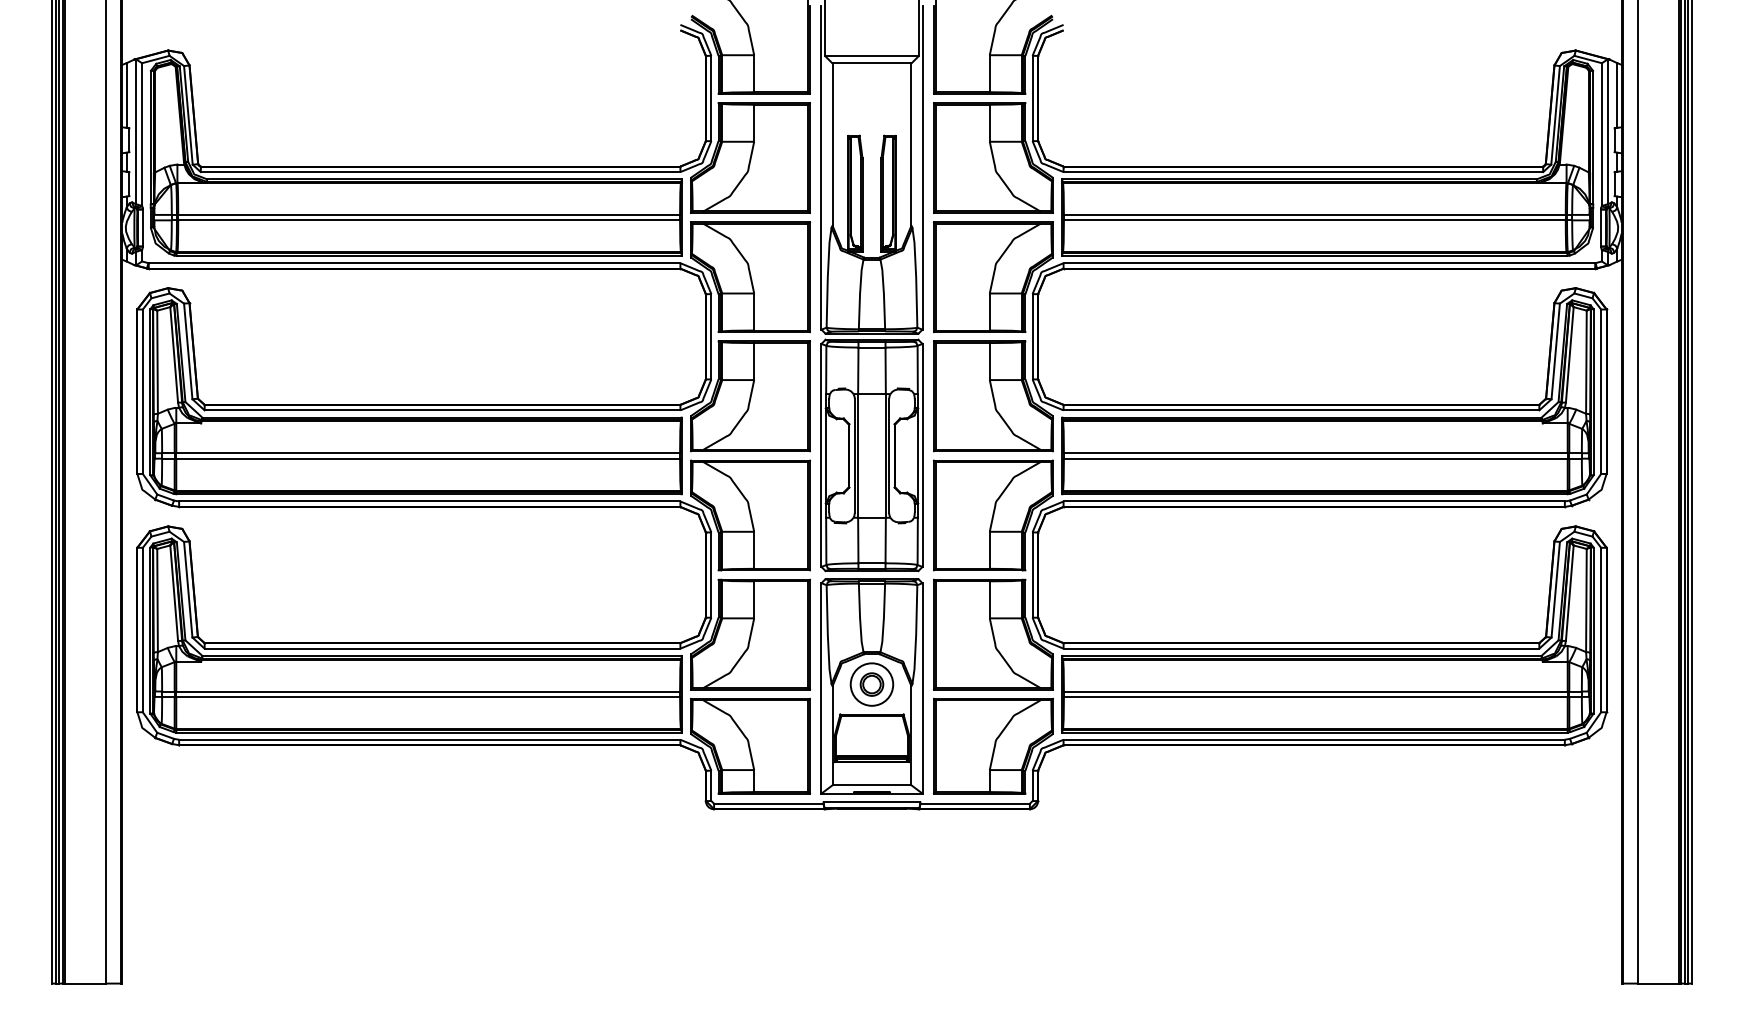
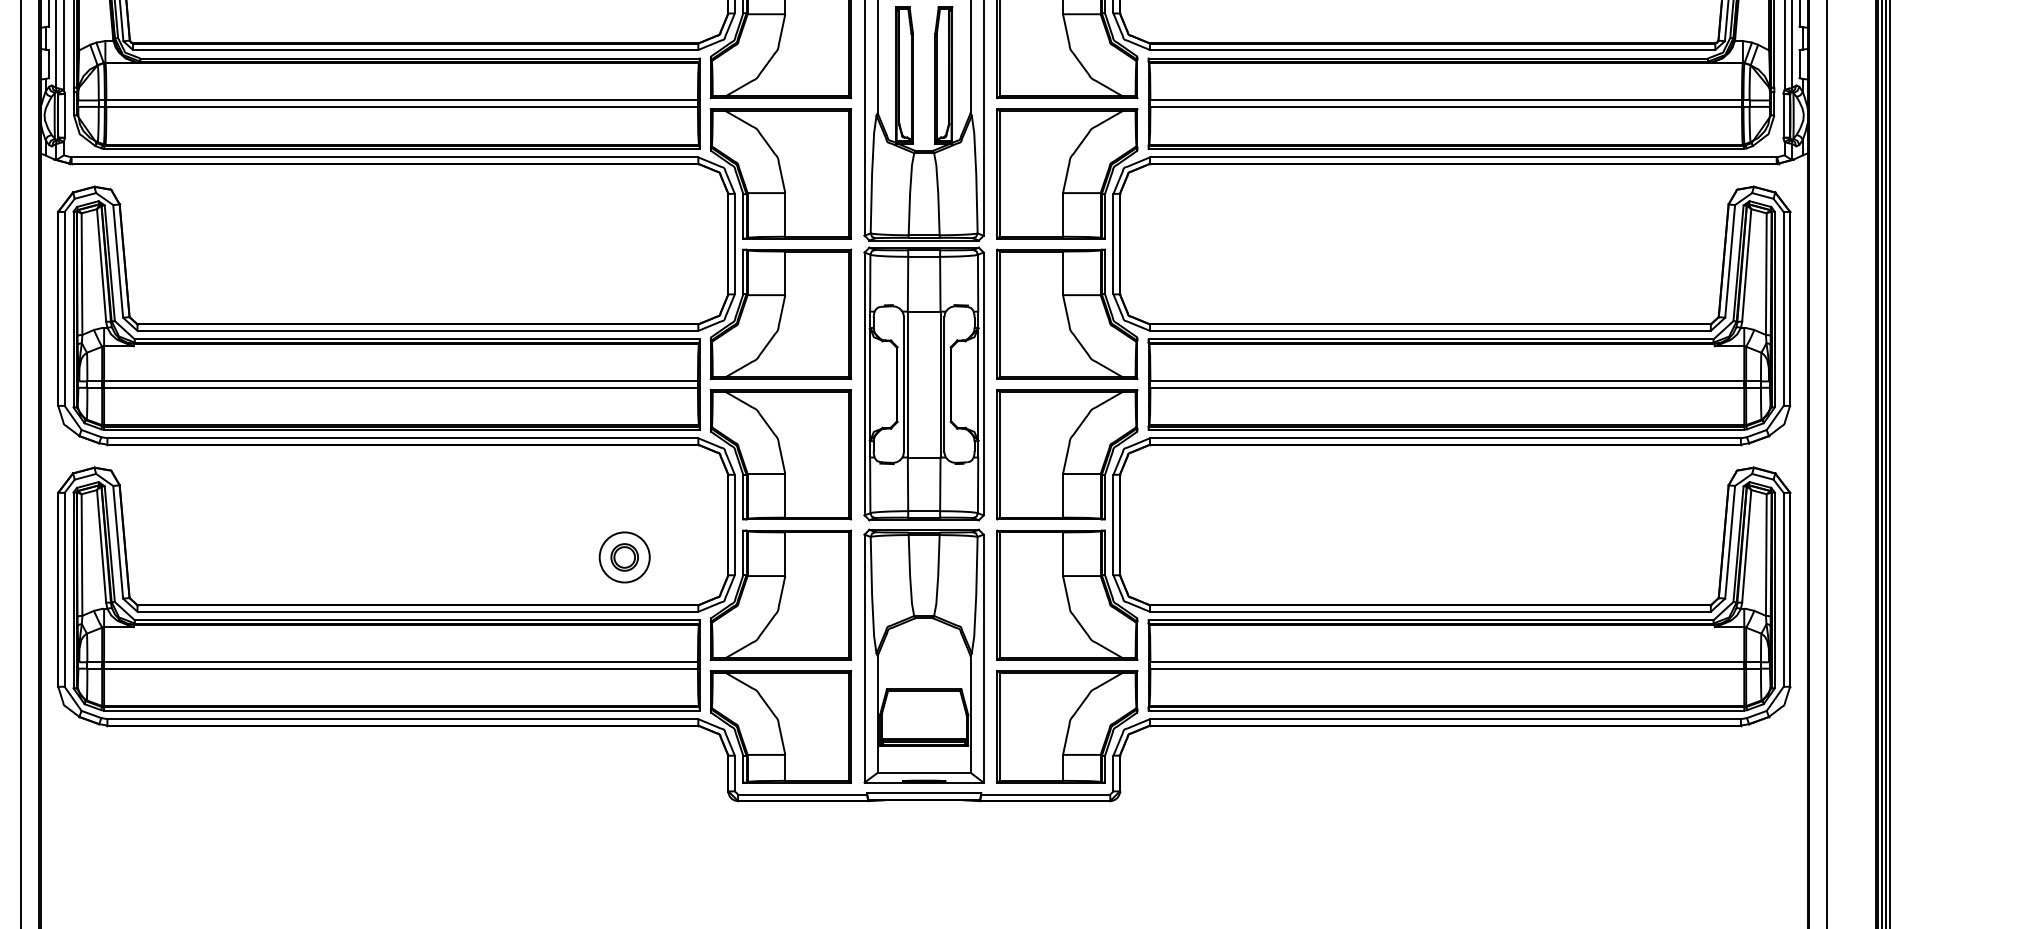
part: (871, 684) -> (624, 557), moved

